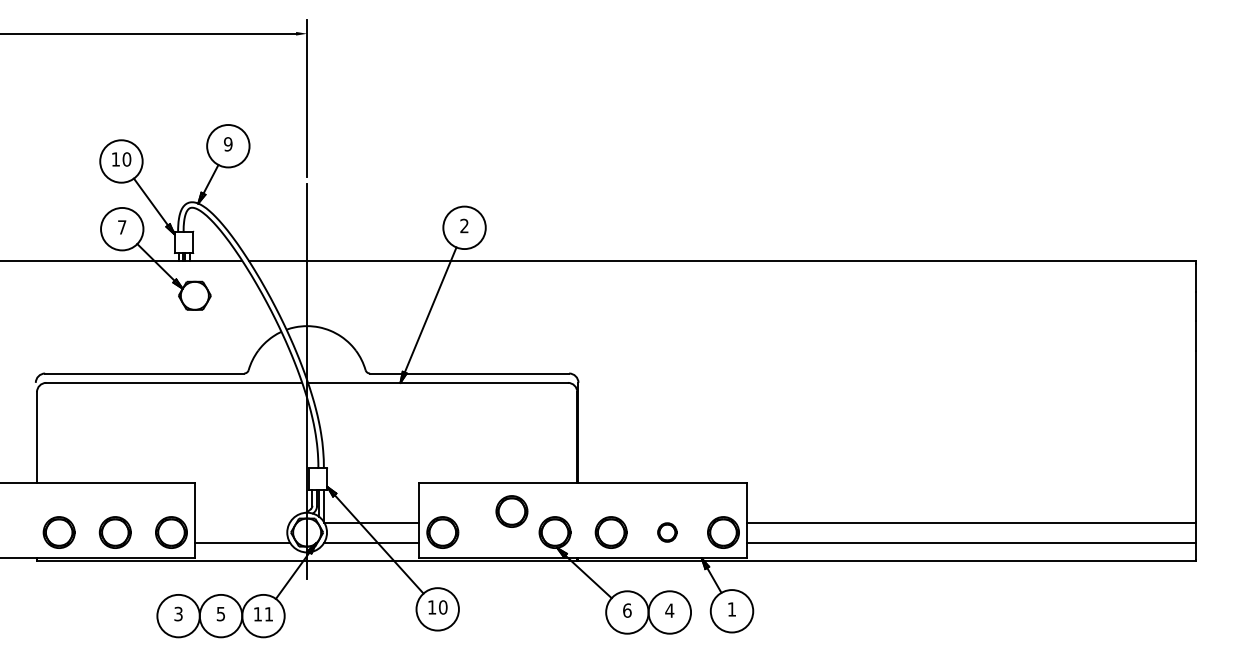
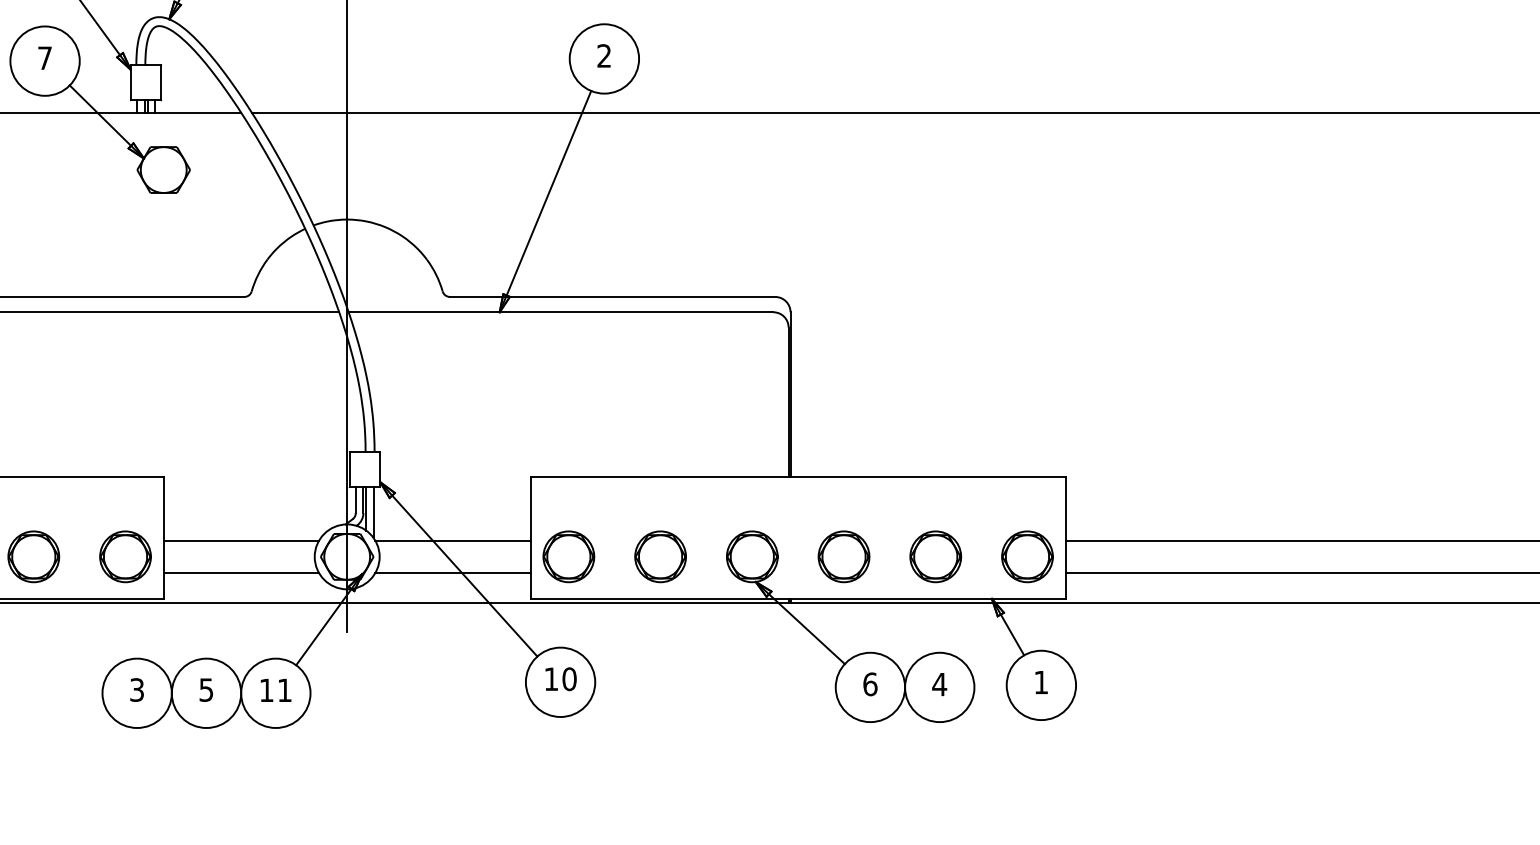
part: (511, 511) -> (659, 556), moved
line: (241, 522) -> (239, 540), added
part: (667, 532) -> (935, 556), size x1.67

